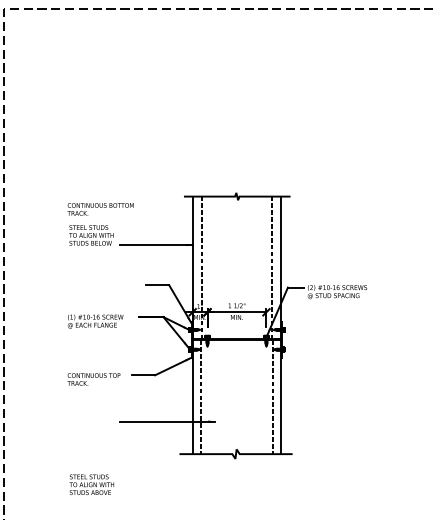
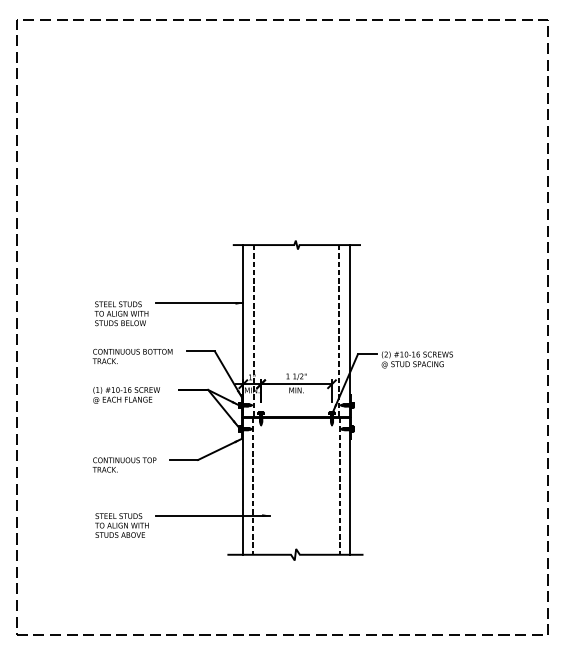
text: (100, 209) -> (132, 356), moved
text: (91, 235) -> (121, 313), moved
text: (91, 484) -> (121, 525), moved

